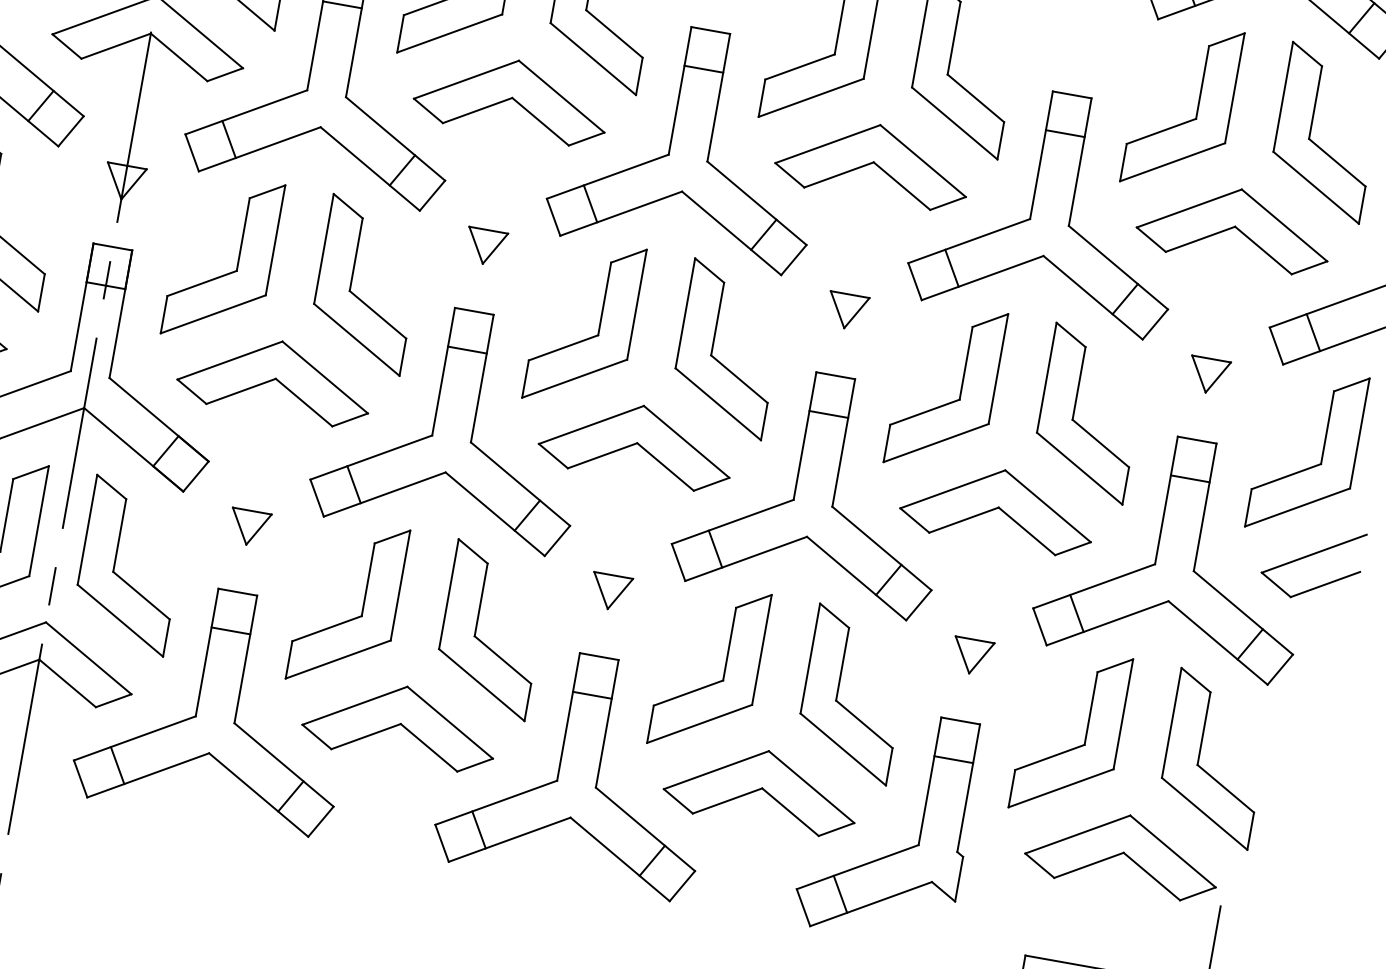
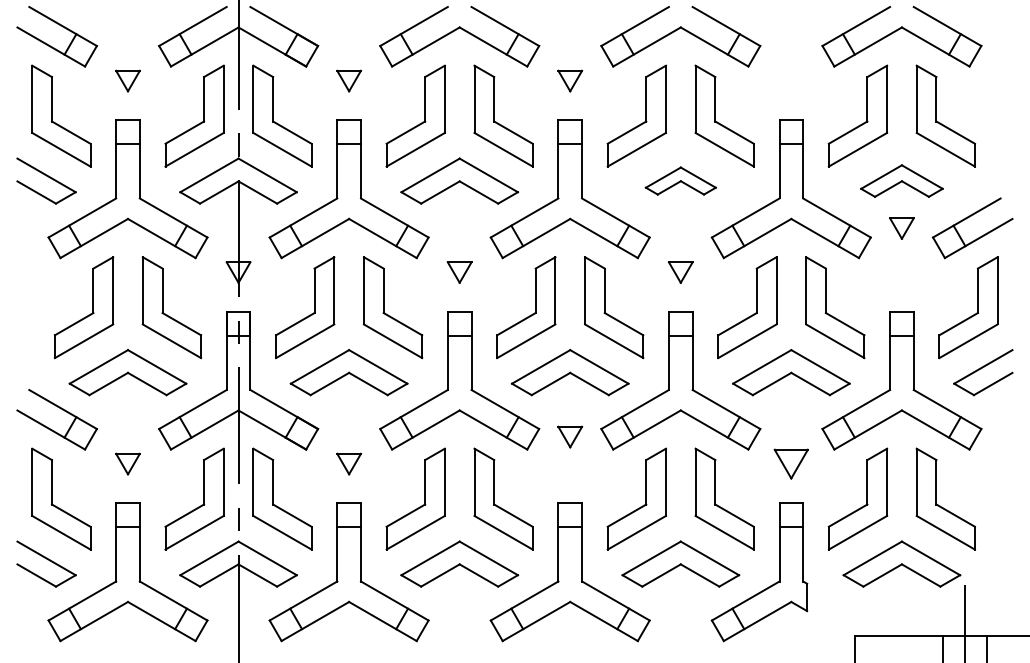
part: (873, 160) -> (680, 180), size x0.6
part: (1234, 225) -> (901, 180), size x0.7
part: (1207, 375) -> (901, 228), moved
part: (611, 591) -> (570, 436), moved
part: (972, 655) -> (791, 463), size x1.4

